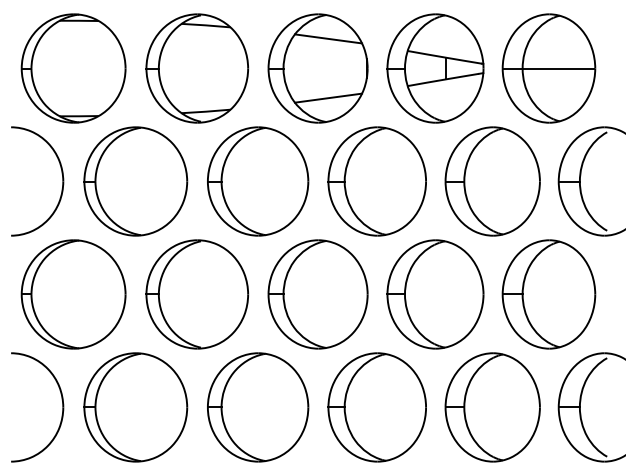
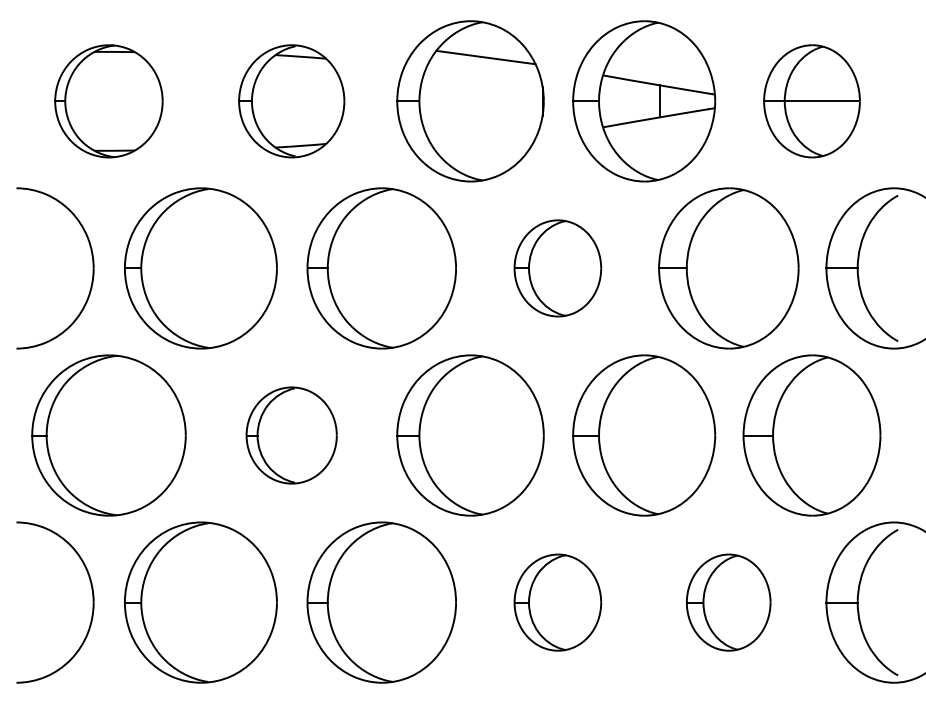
part: (73, 68) -> (108, 101), size x0.7
part: (196, 68) -> (290, 101), size x0.7
part: (548, 68) -> (811, 101), size x0.7
line: (328, 97) -> (485, 144), removed
part: (376, 181) -> (556, 268), size x0.6
part: (196, 294) -> (290, 435), size x0.6
part: (376, 407) -> (556, 602), size x0.6
part: (492, 407) -> (728, 602), size x0.6

